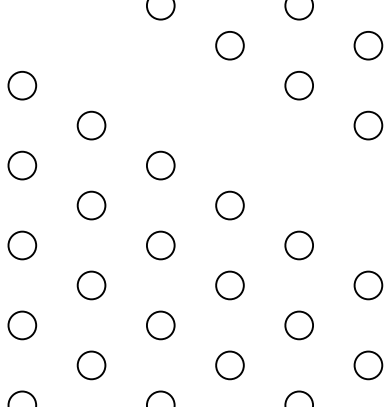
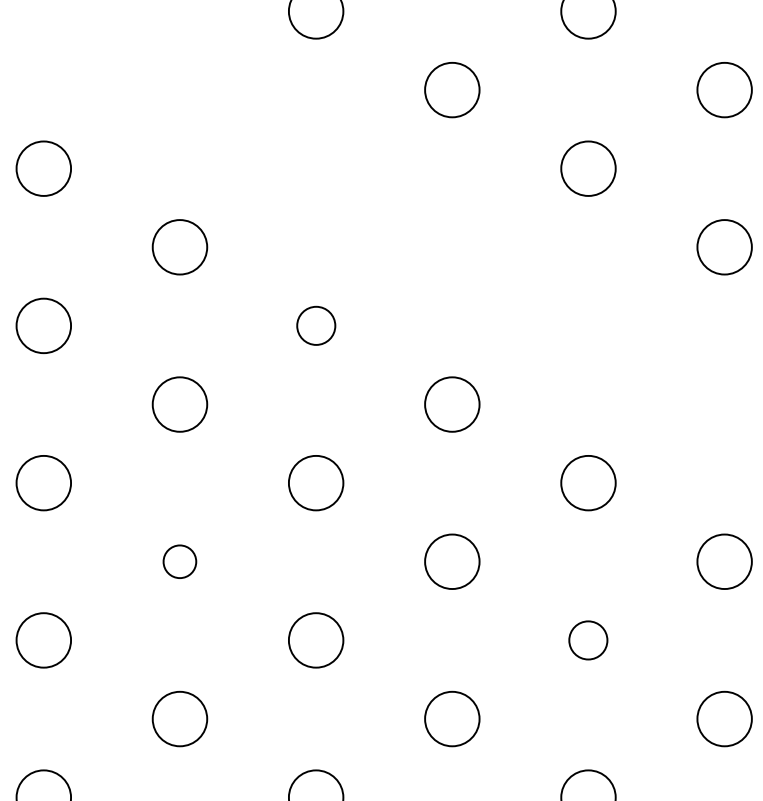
circle: (160, 165) -> (315, 325), size x0.7
circle: (91, 285) -> (179, 561), size x0.6
circle: (298, 325) -> (587, 640), size x0.7

